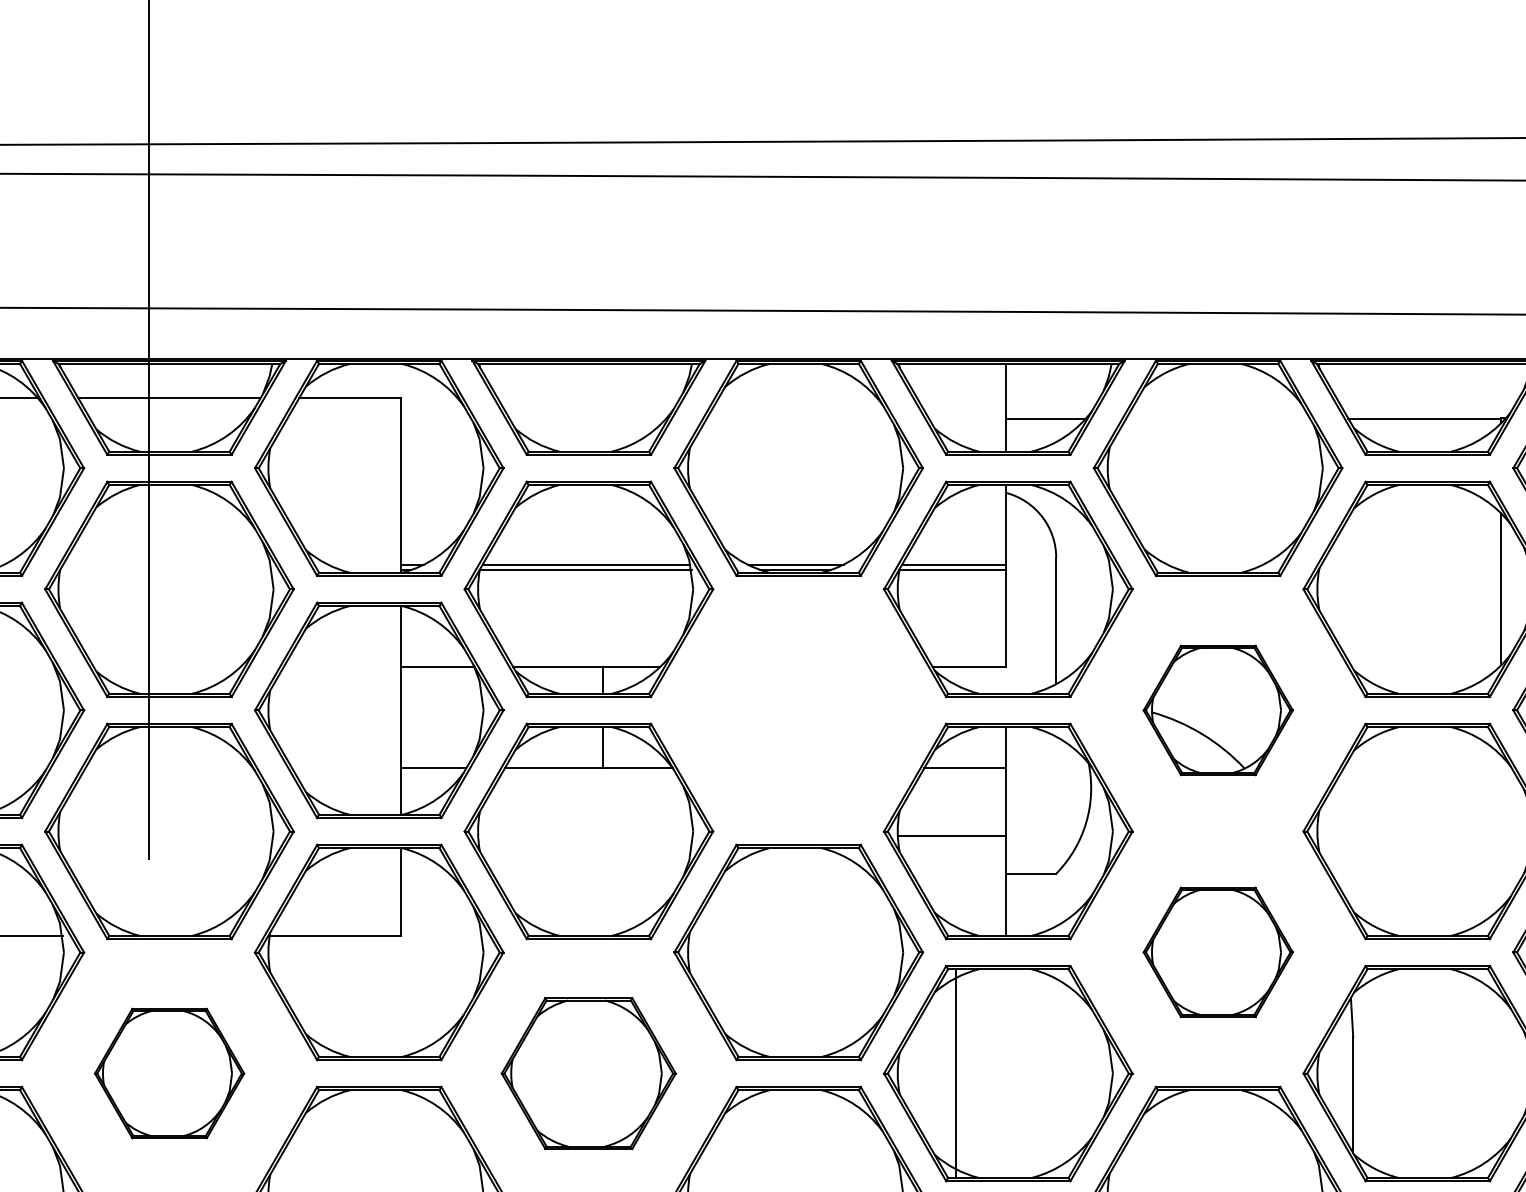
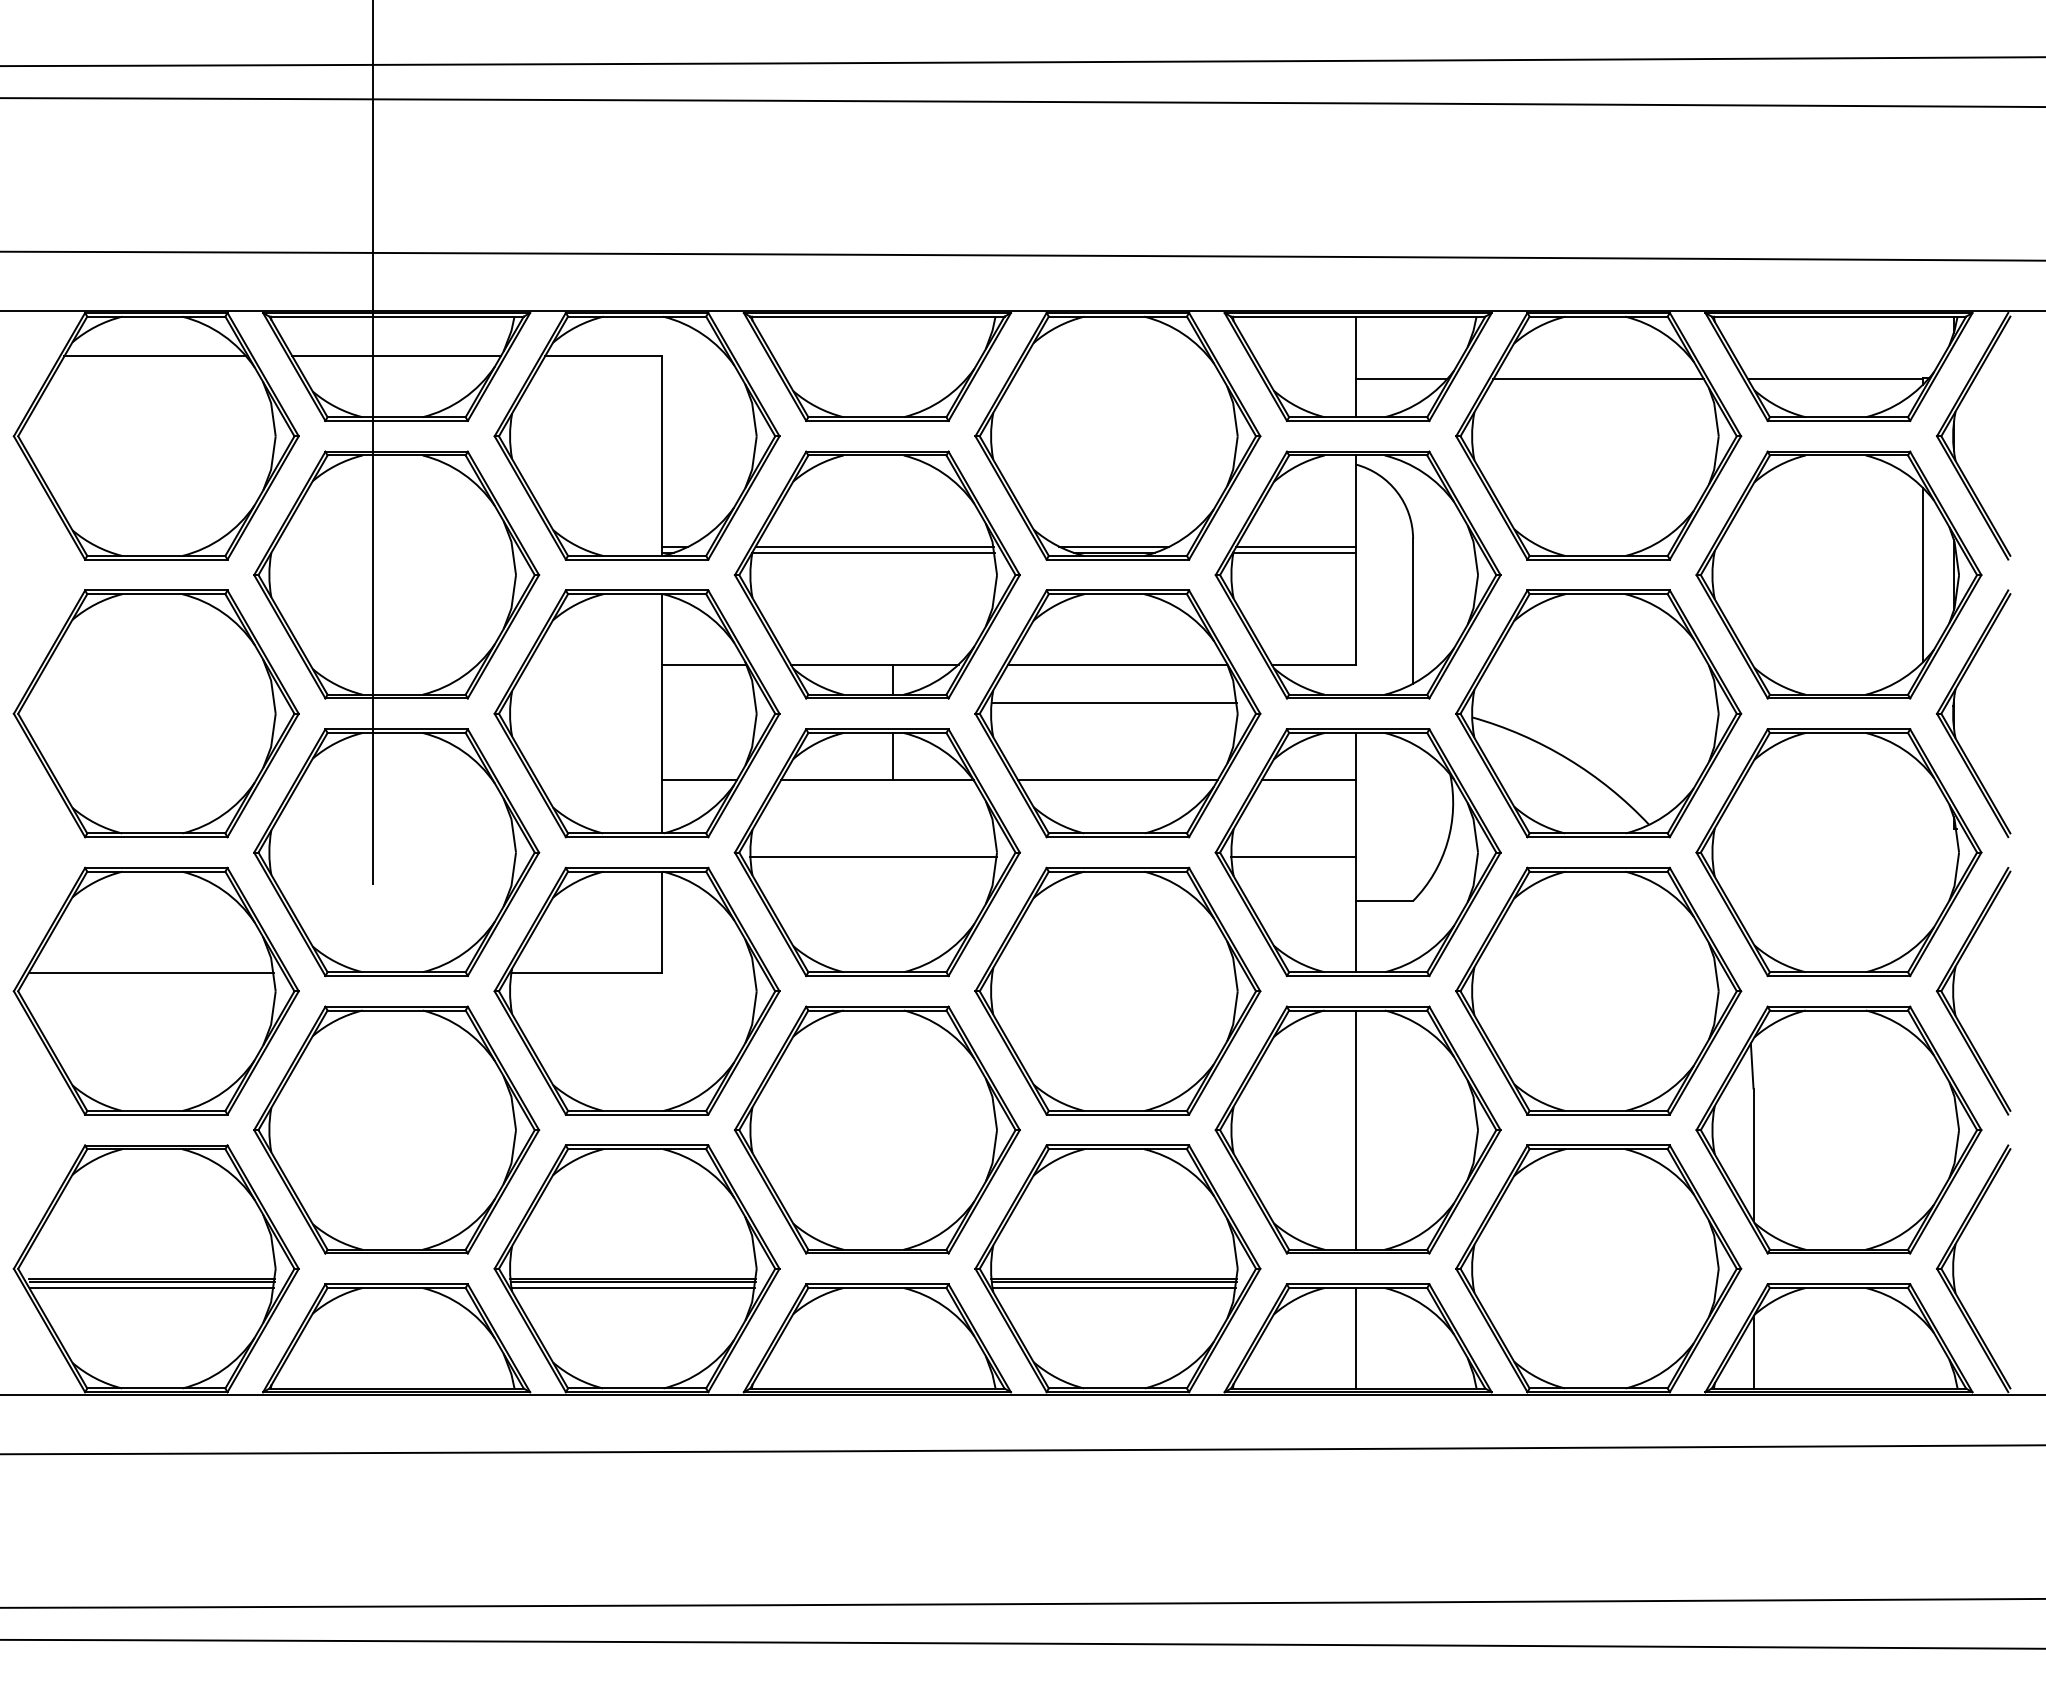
line: (1217, 418) -> (1598, 379), added
part: (798, 710) -> (1117, 713), added
part: (1217, 710) -> (1598, 713), size x1.67
line: (585, 835) -> (873, 857), added
part: (1217, 951) -> (1598, 990), size x1.67
part: (169, 1073) -> (396, 1129), size x1.67
part: (588, 1073) -> (876, 1129), size x1.43
line: (955, 1073) -> (1355, 1129), moved

